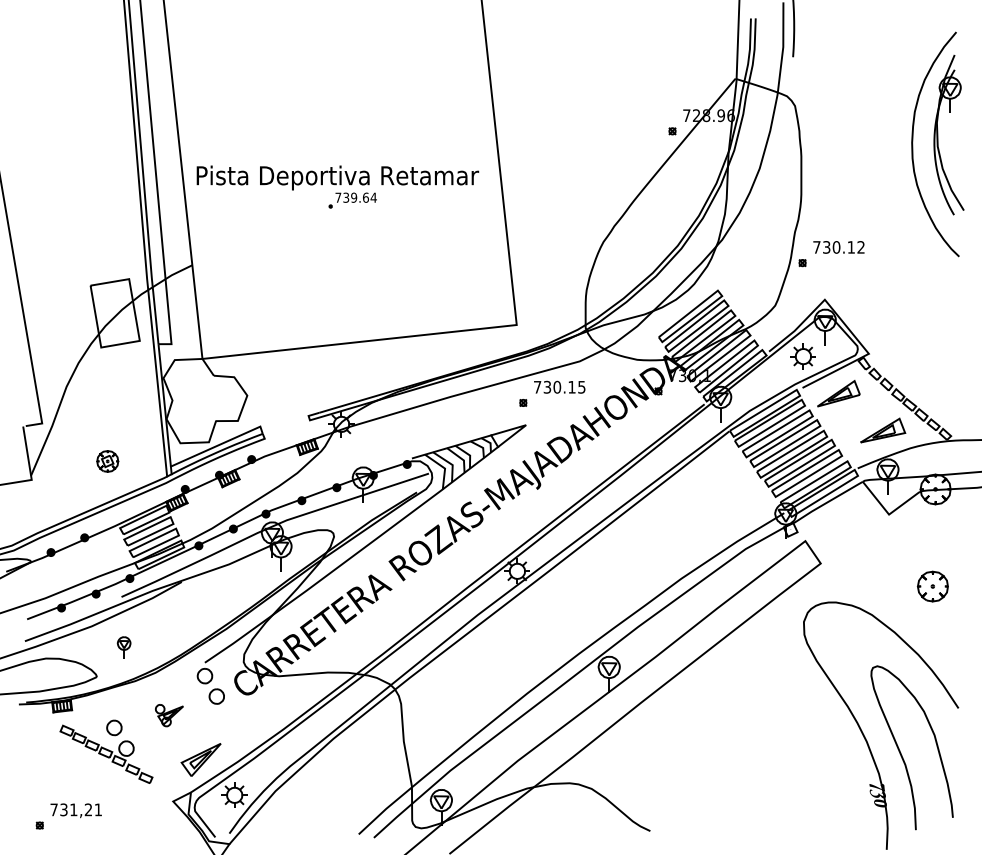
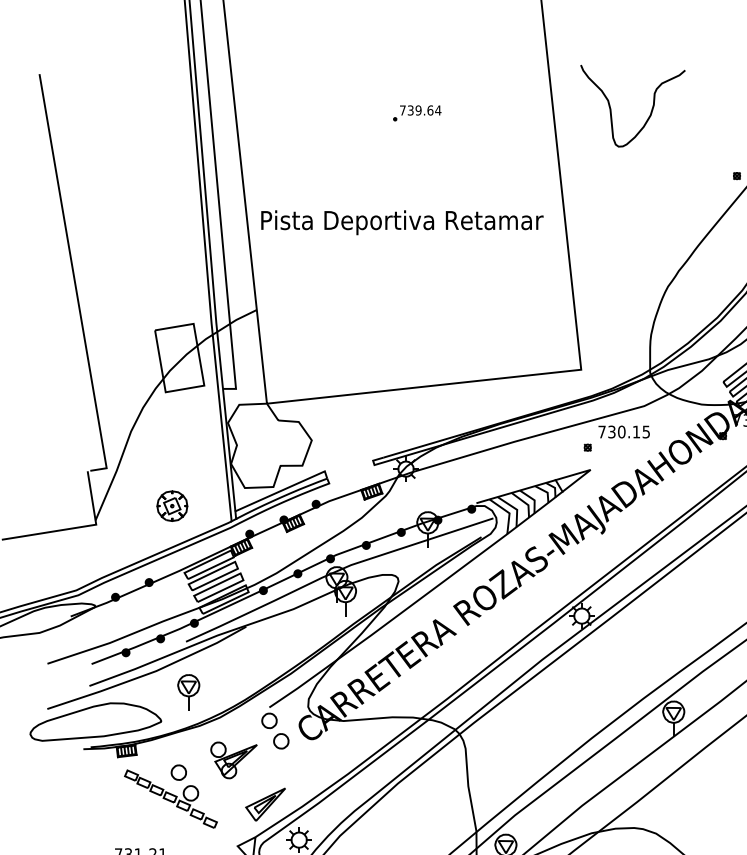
curve: (585, 68) -> (649, 113), added
part: (352, 200) -> (416, 113), moved
part: (107, 461) -> (171, 506), size x1.43
part: (123, 647) -> (187, 692), size x1.67
part: (169, 715) -> (233, 760), size x1.67

